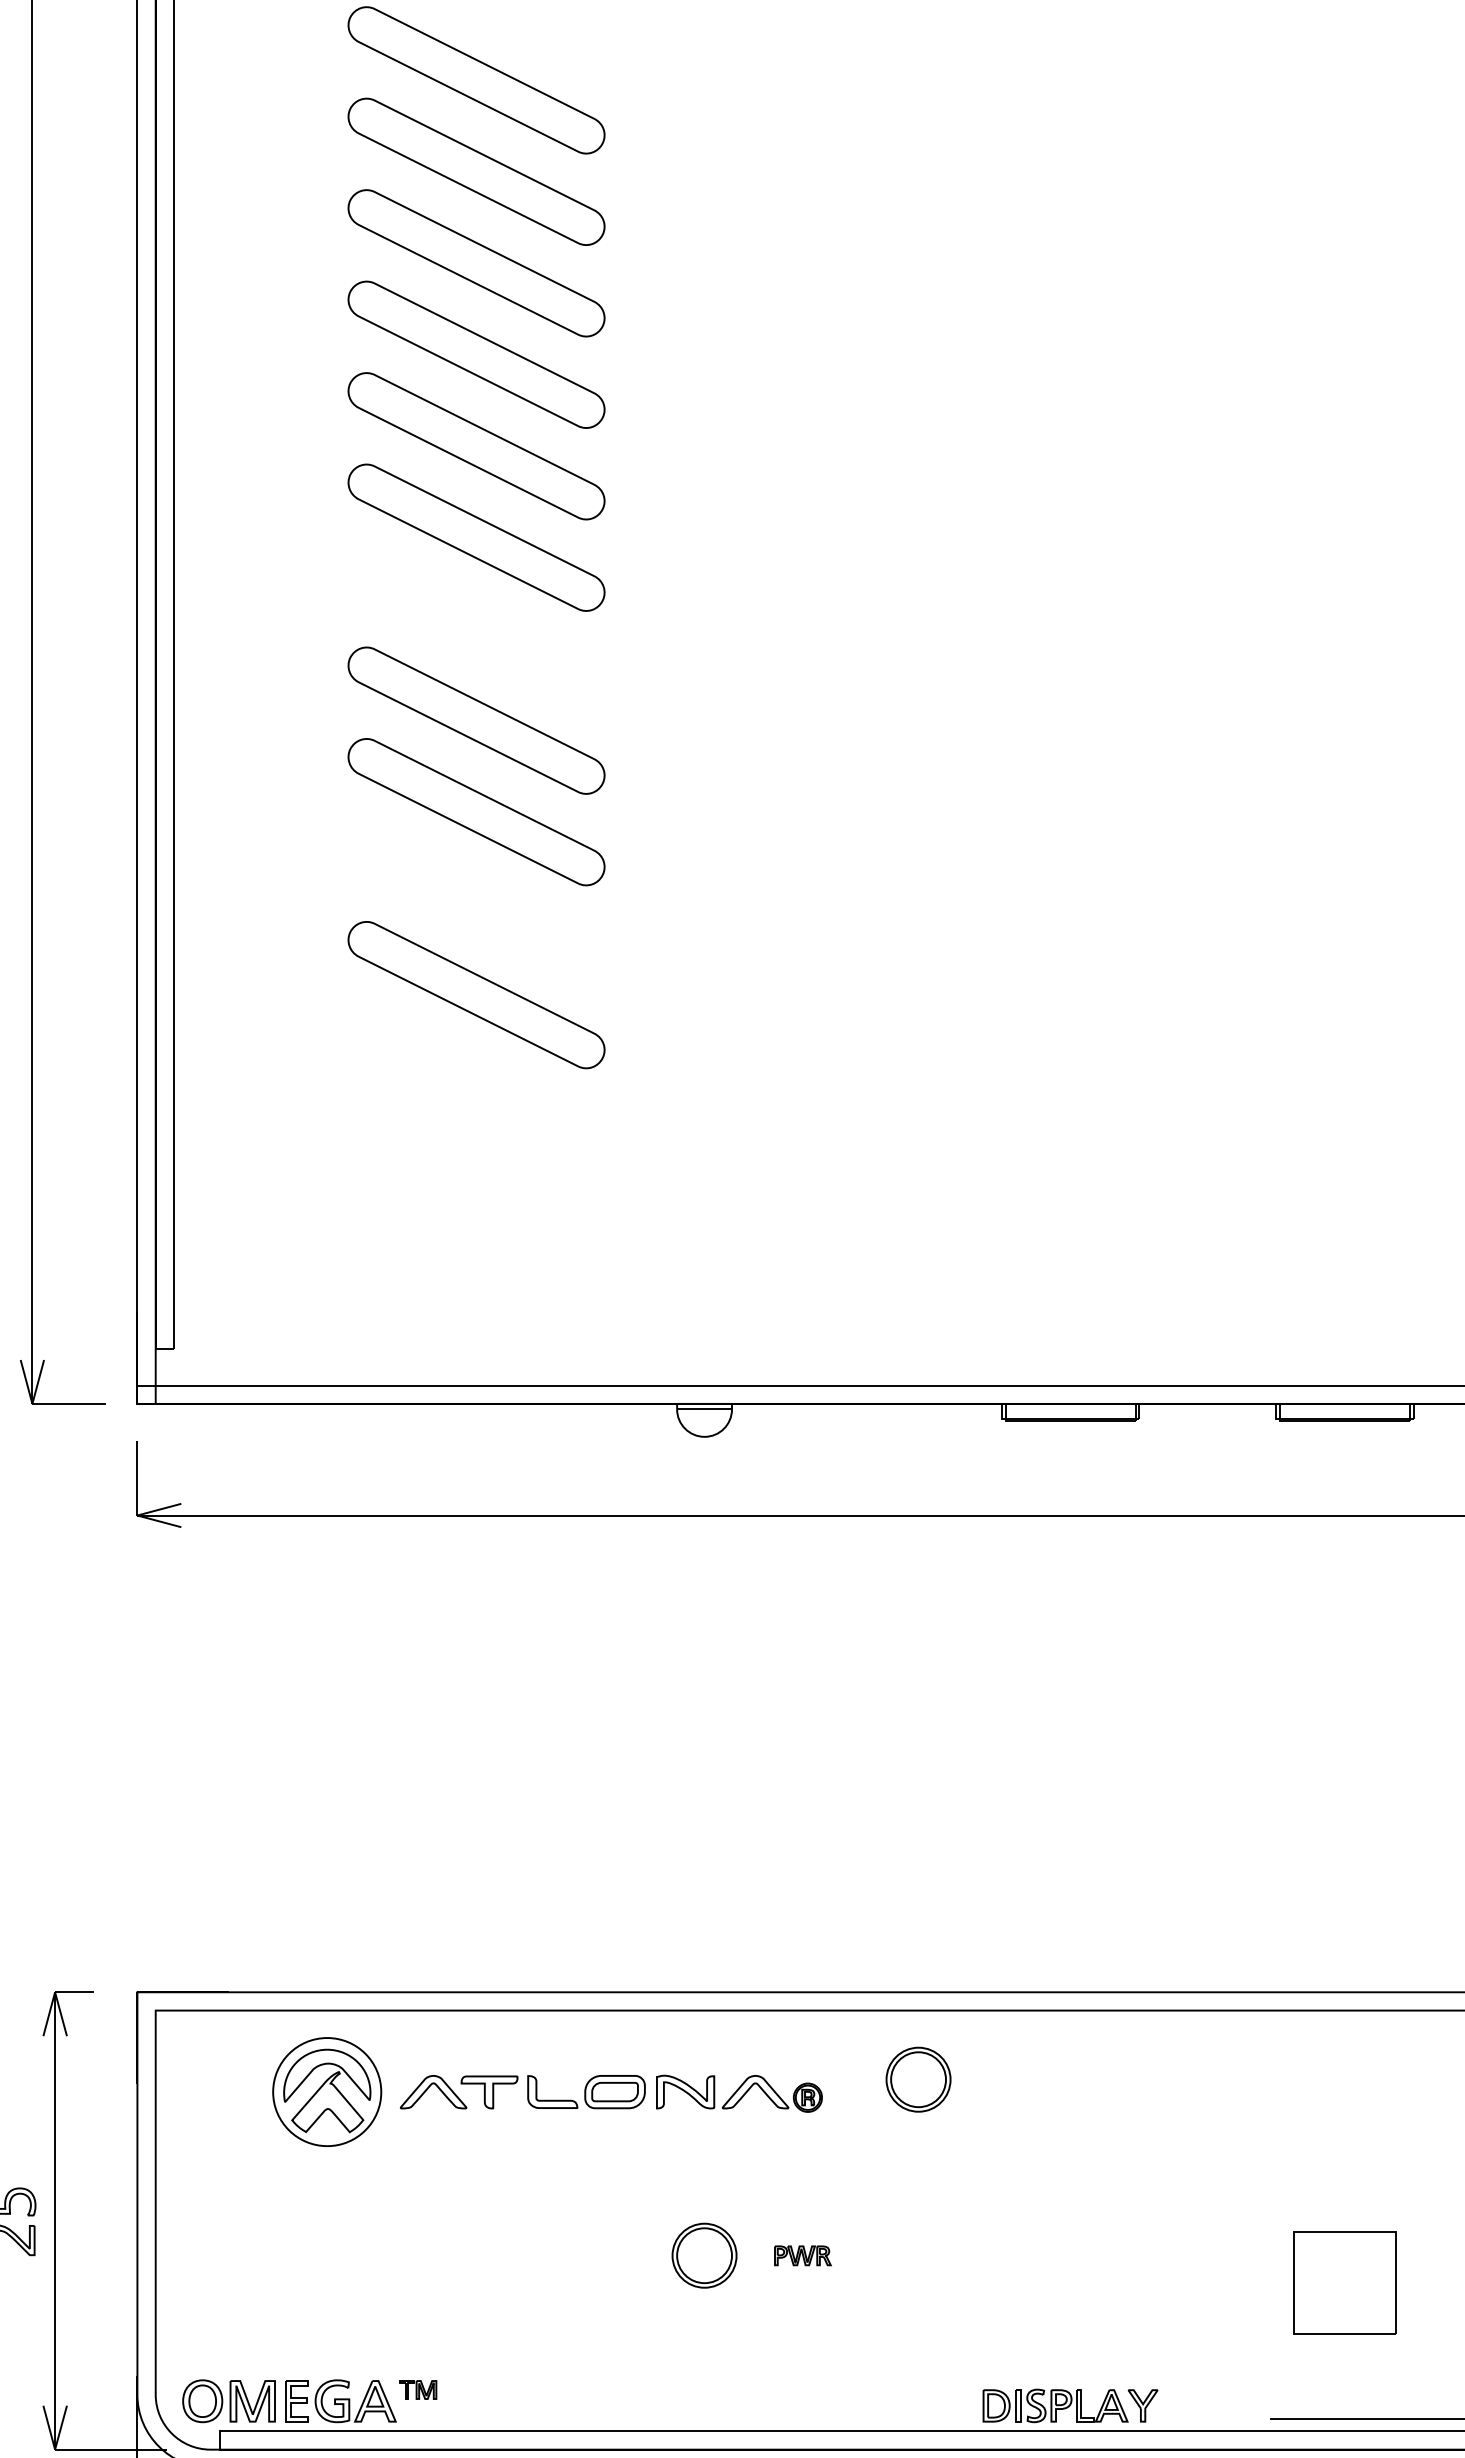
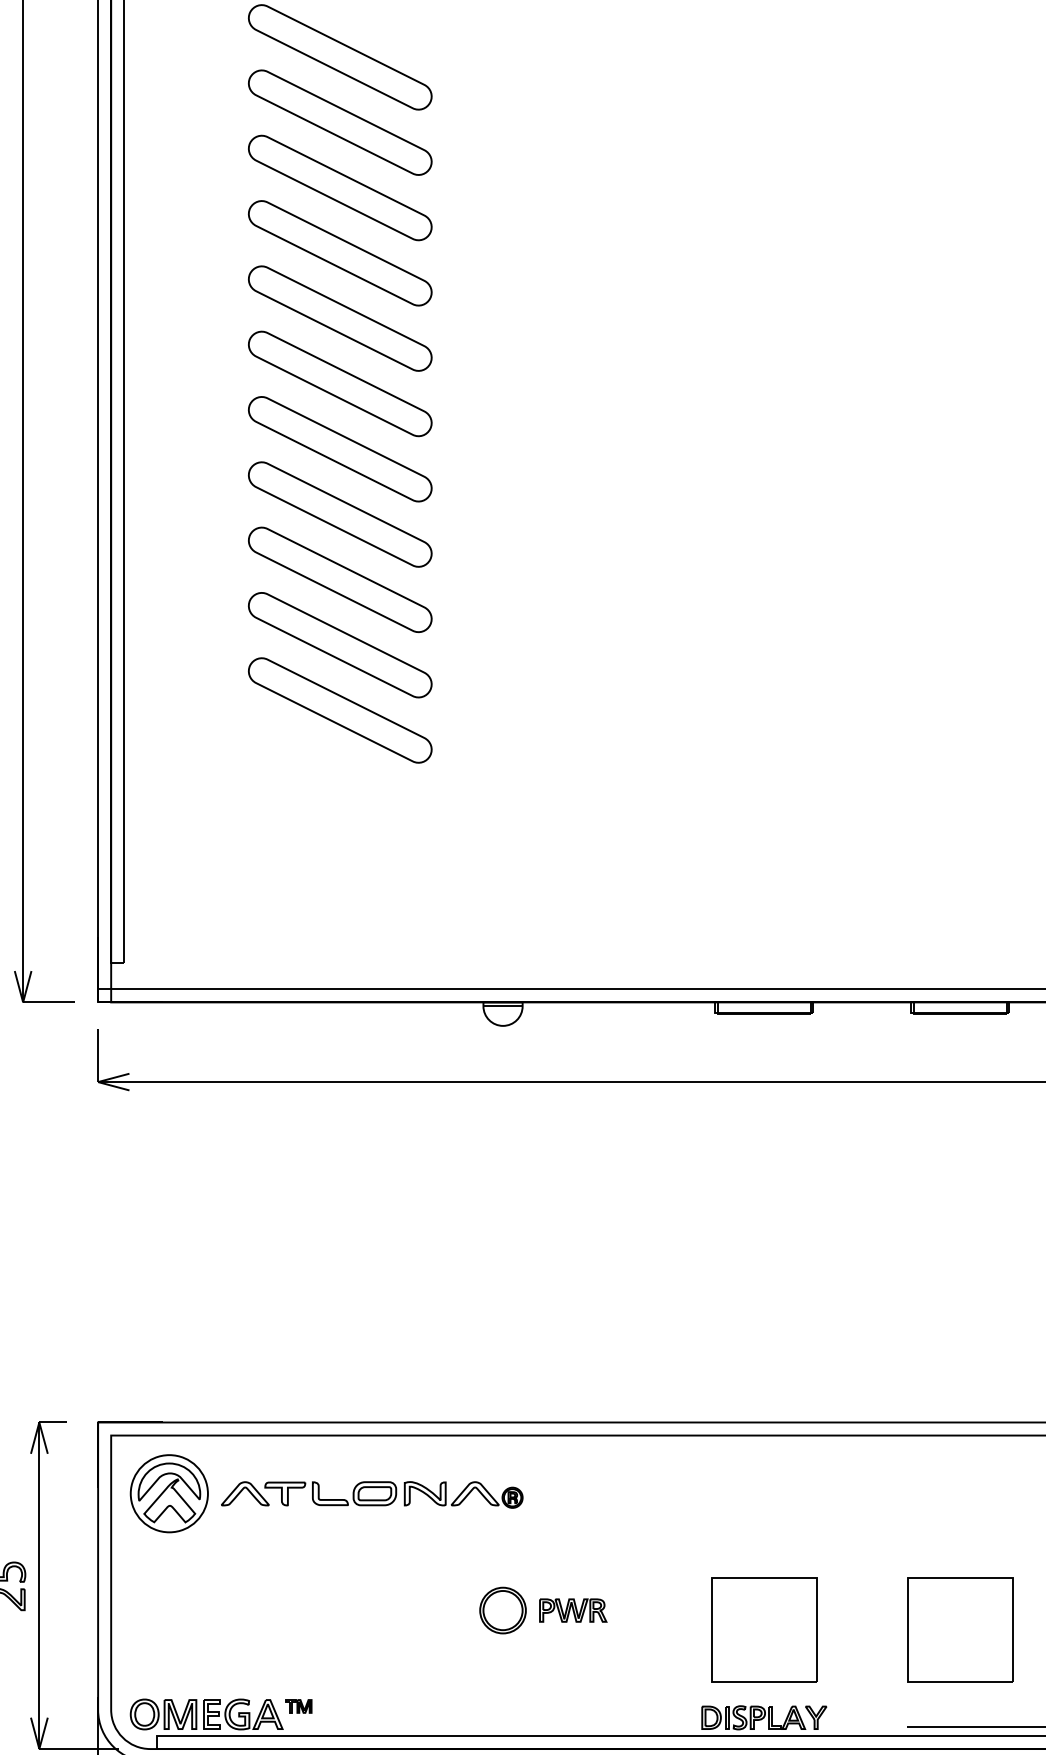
part: (476, 629) -> (340, 449), added
part: (476, 903) -> (340, 645), added
part: (918, 2079) -> (655, 1484), removed
part: (547, 2099) -> (326, 1499), moved
part: (802, 2255) -> (572, 1610), size x1.67
part: (1070, 2282) -> (764, 1629), added
part: (1344, 2282) -> (959, 1629), size x1.43

